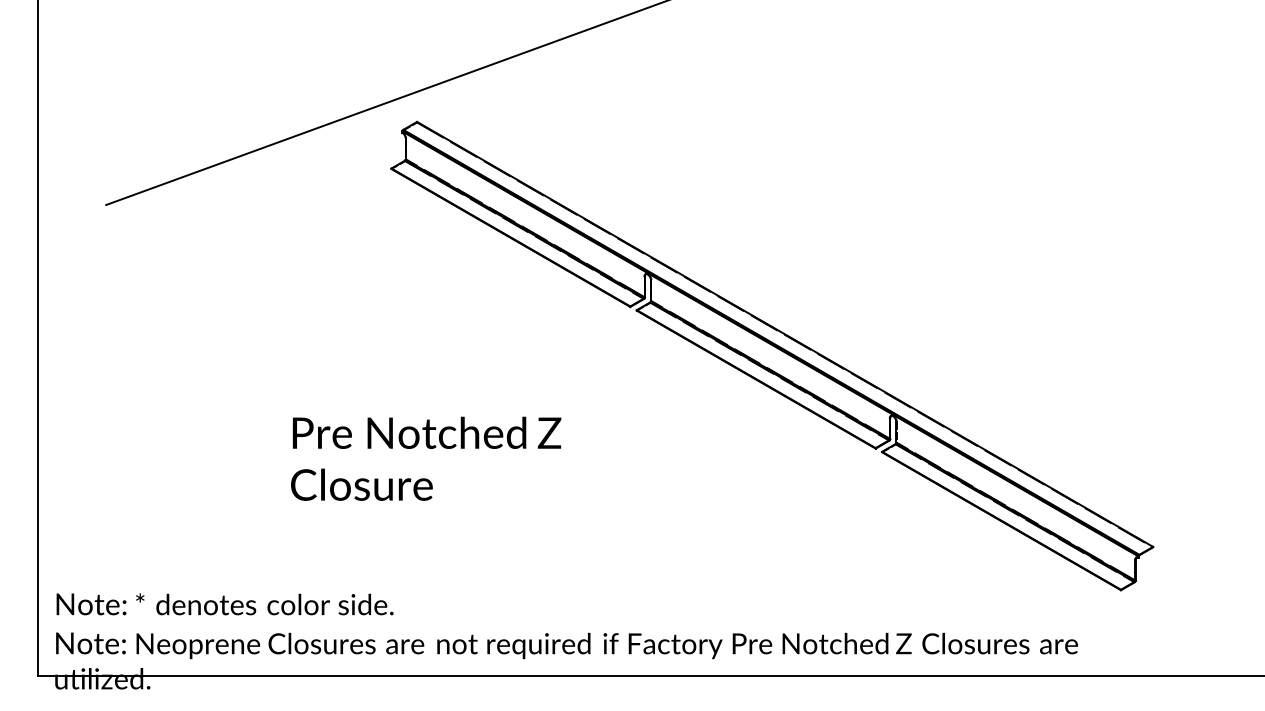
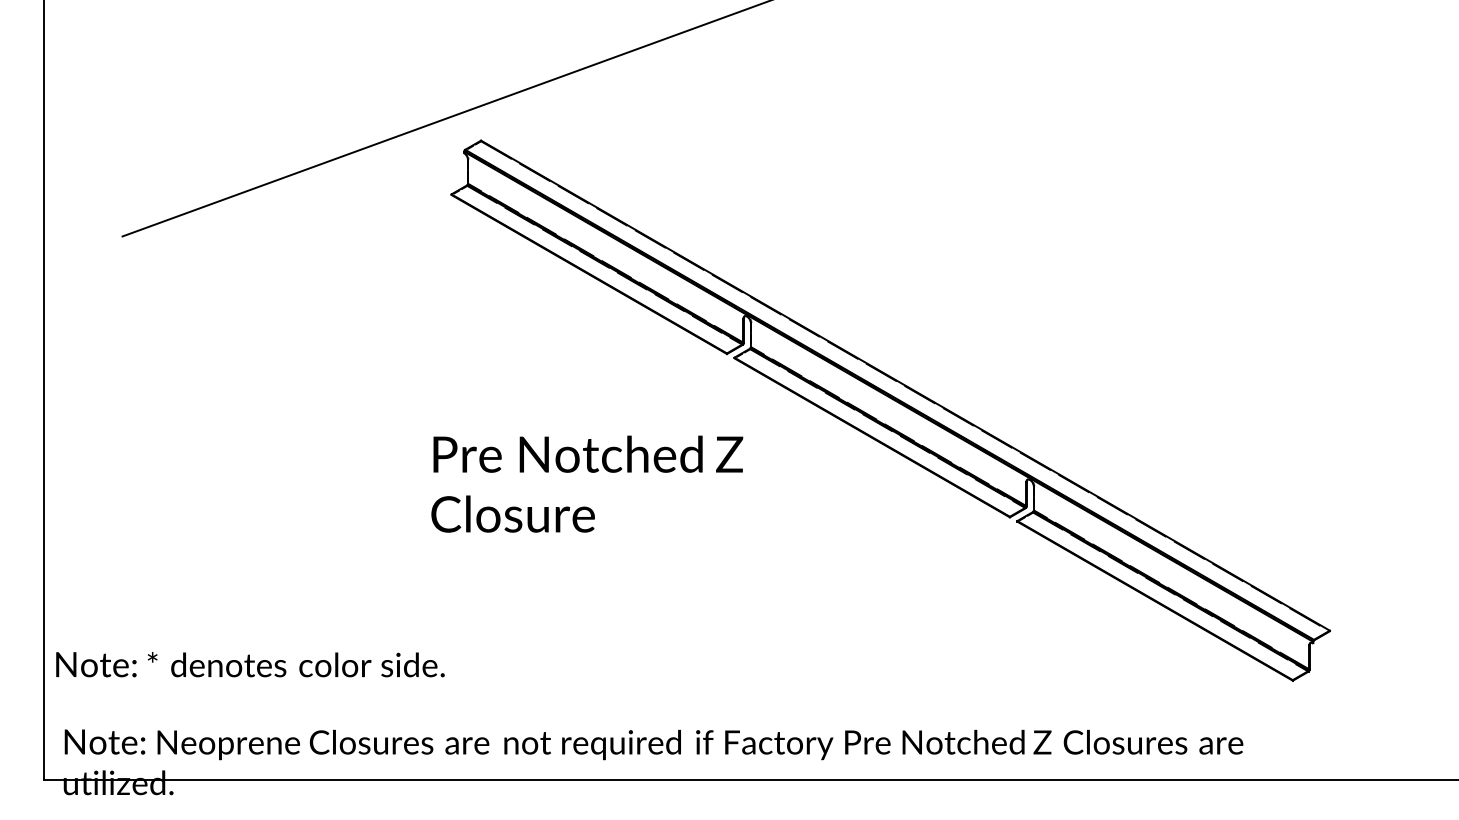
text: (426, 458) -> (587, 483), moved
text: (224, 604) -> (249, 664), moved

